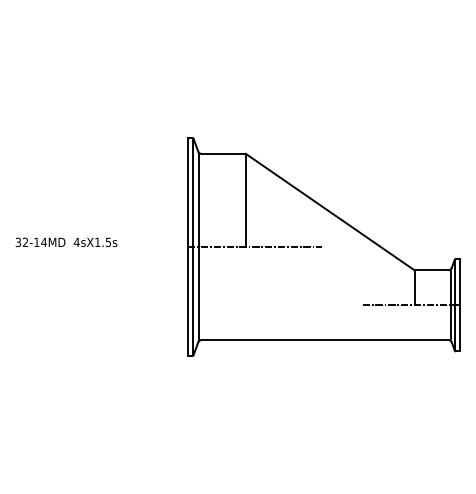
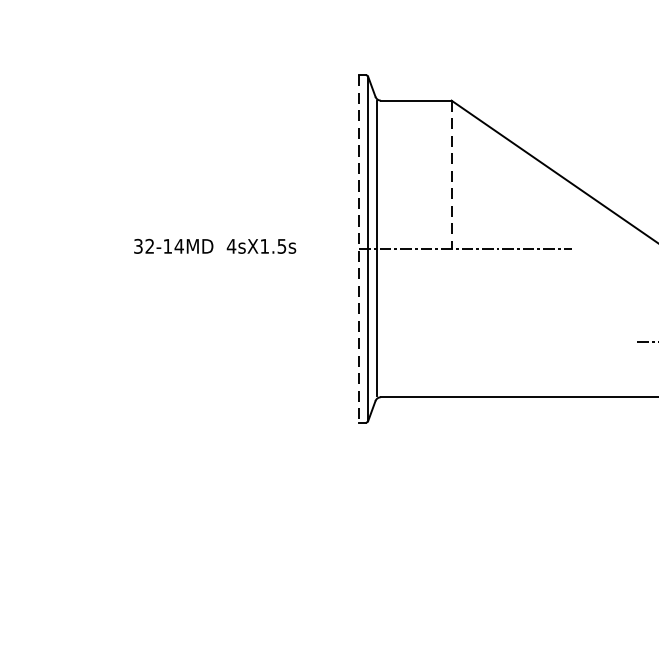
line: (245, 200) -> (450, 174), solid -> dashed
text: (66, 242) -> (215, 246), moved
line: (188, 247) -> (360, 249), solid -> dashed

